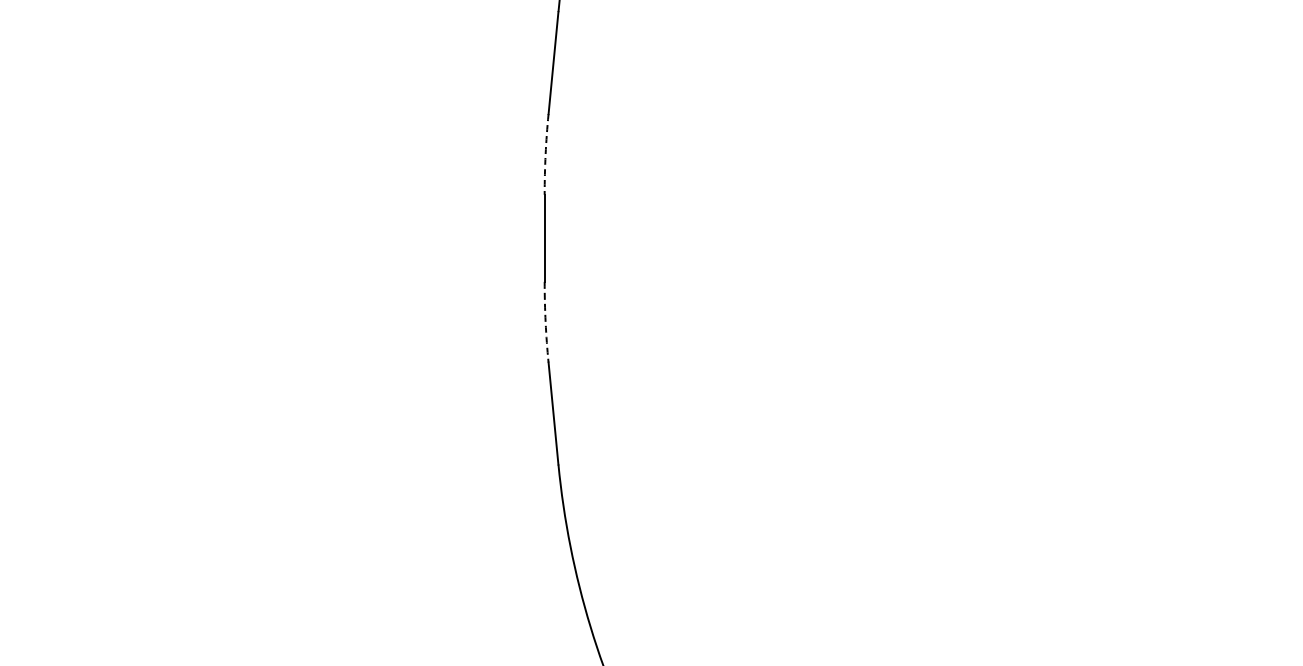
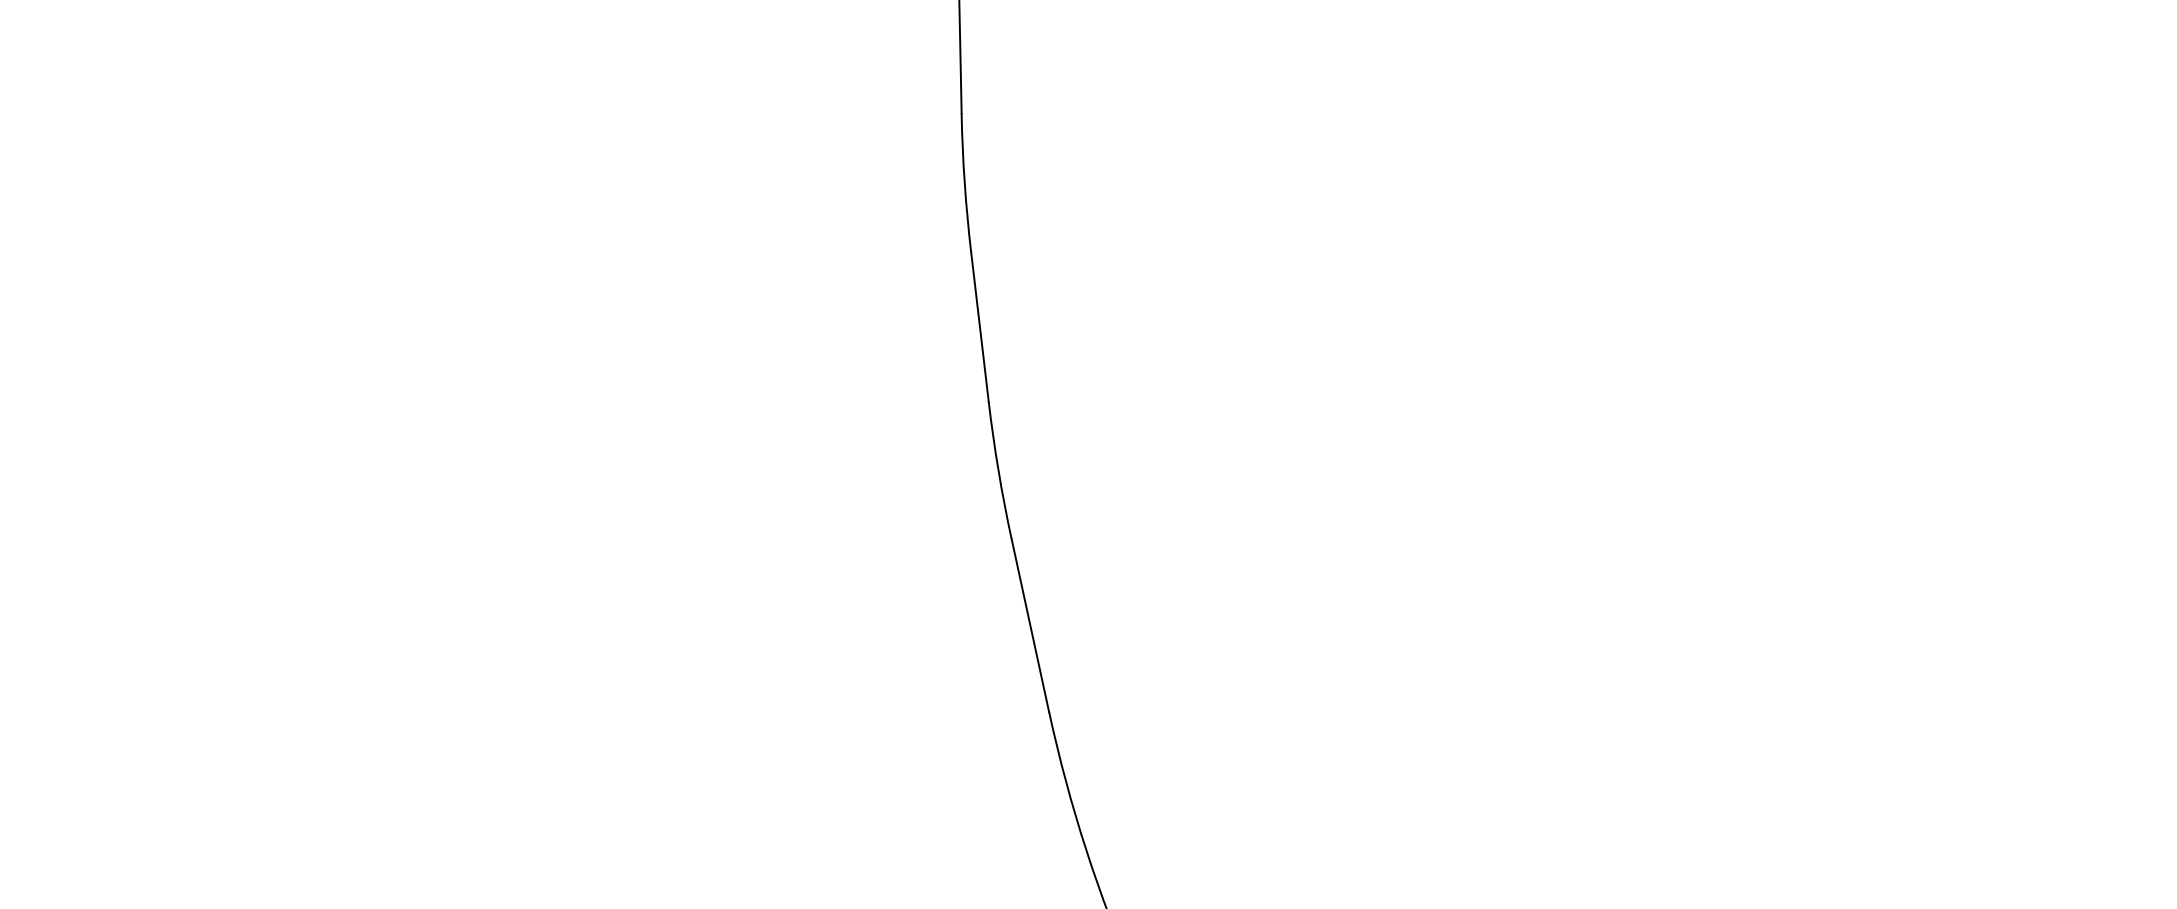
arc: (545, 154) -> (964, 183), dashed -> solid
arc: (545, 322) -> (998, 471), dashed -> solid

